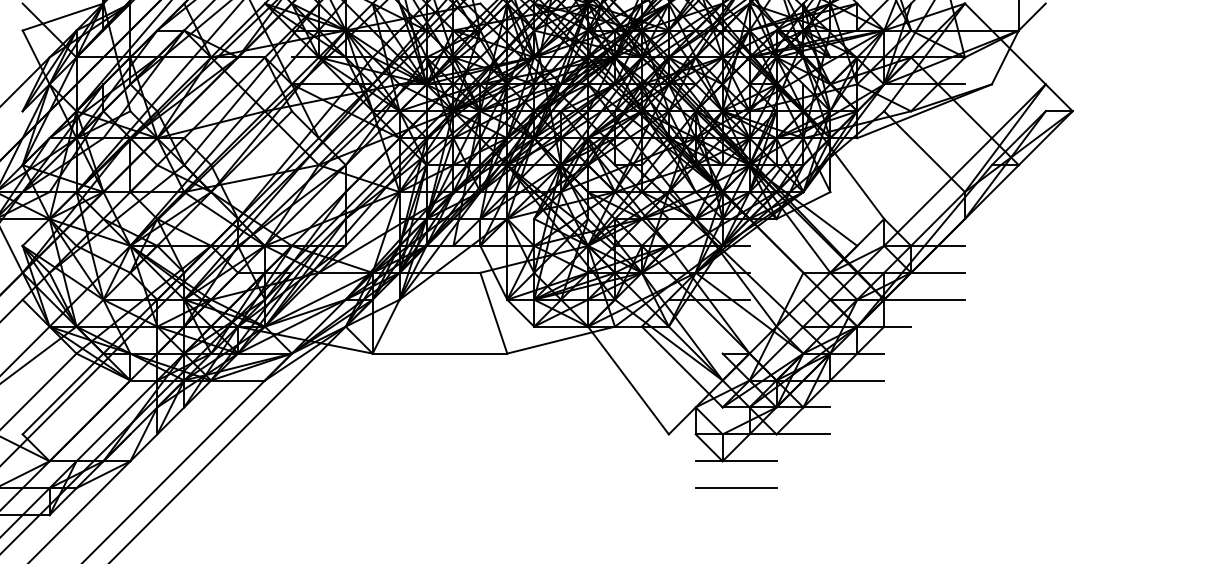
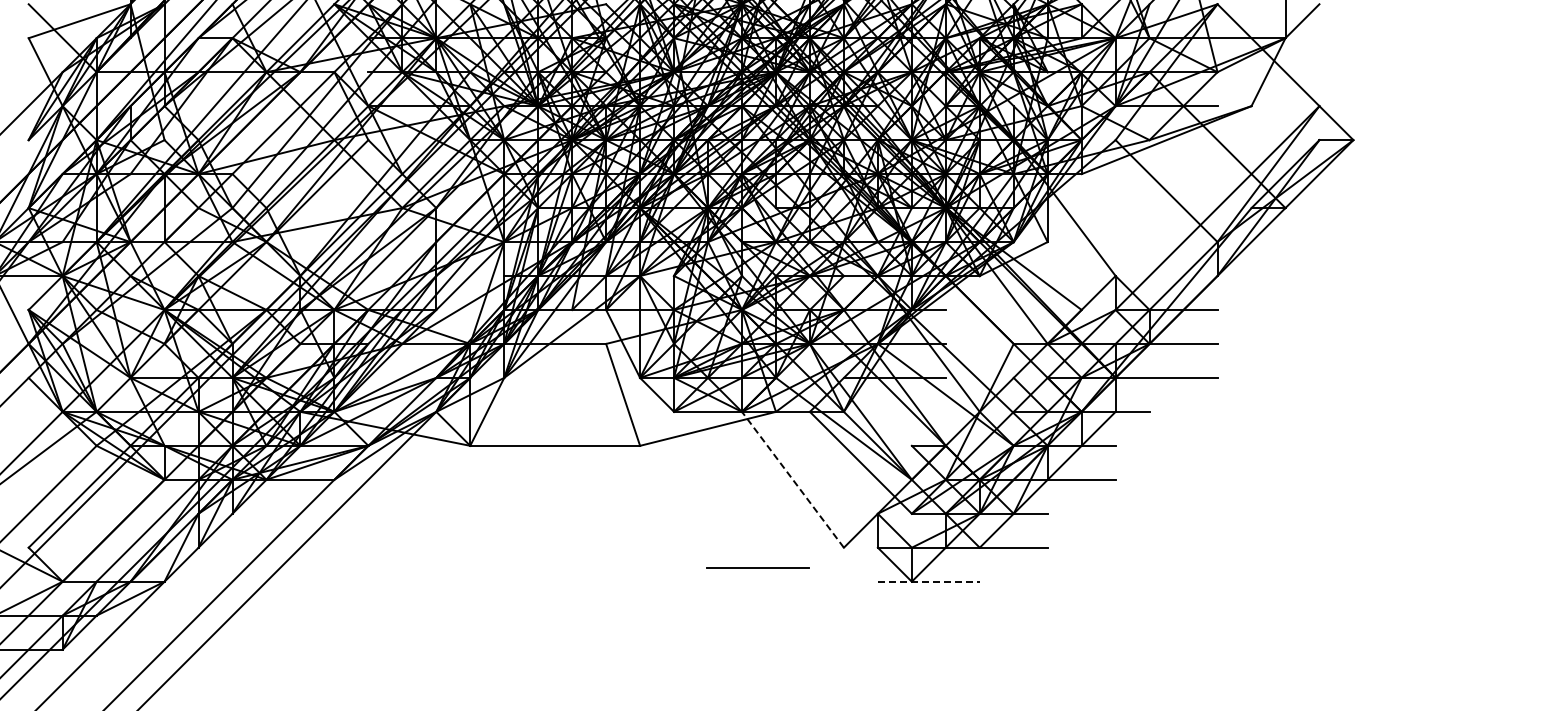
line: (628, 380) -> (792, 479), solid -> dashed
line: (735, 461) -> (928, 581), solid -> dashed
line: (735, 488) -> (757, 567), moved

